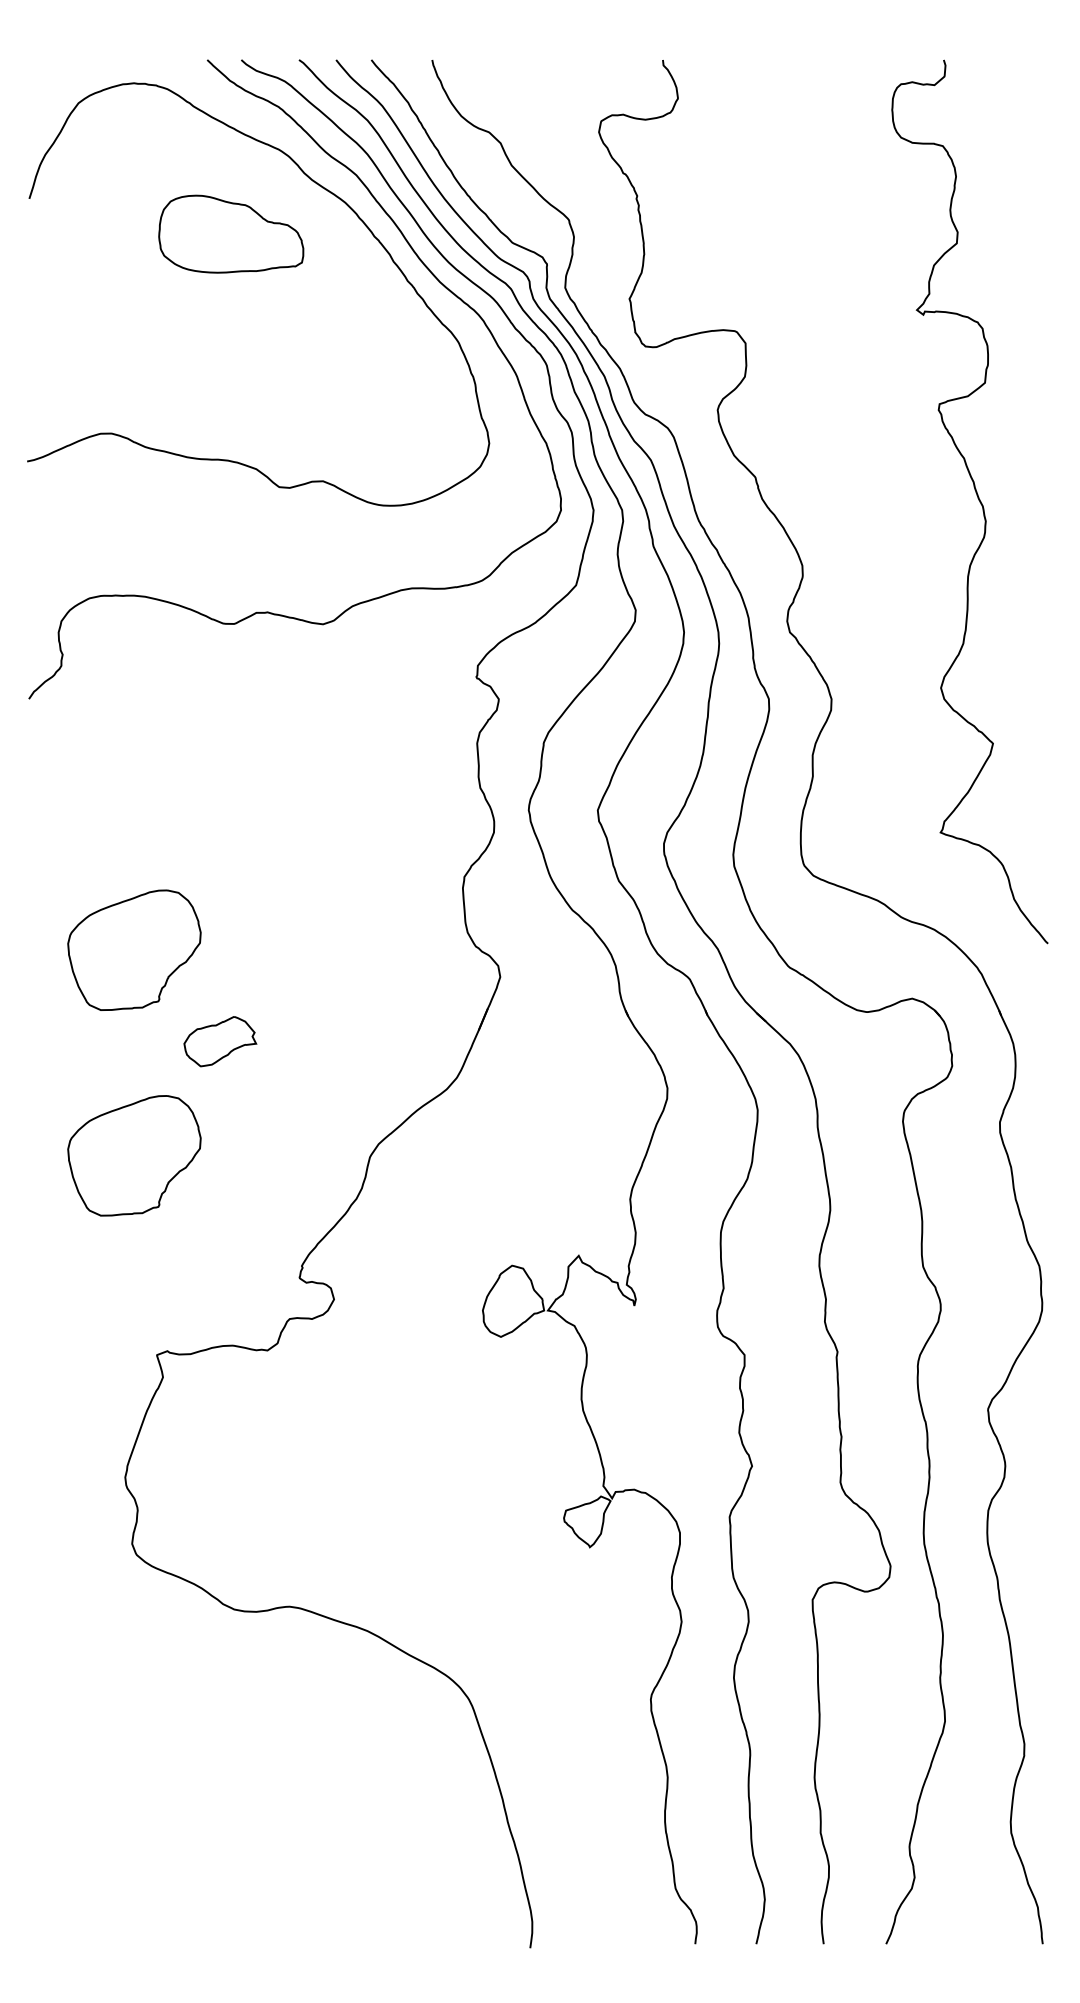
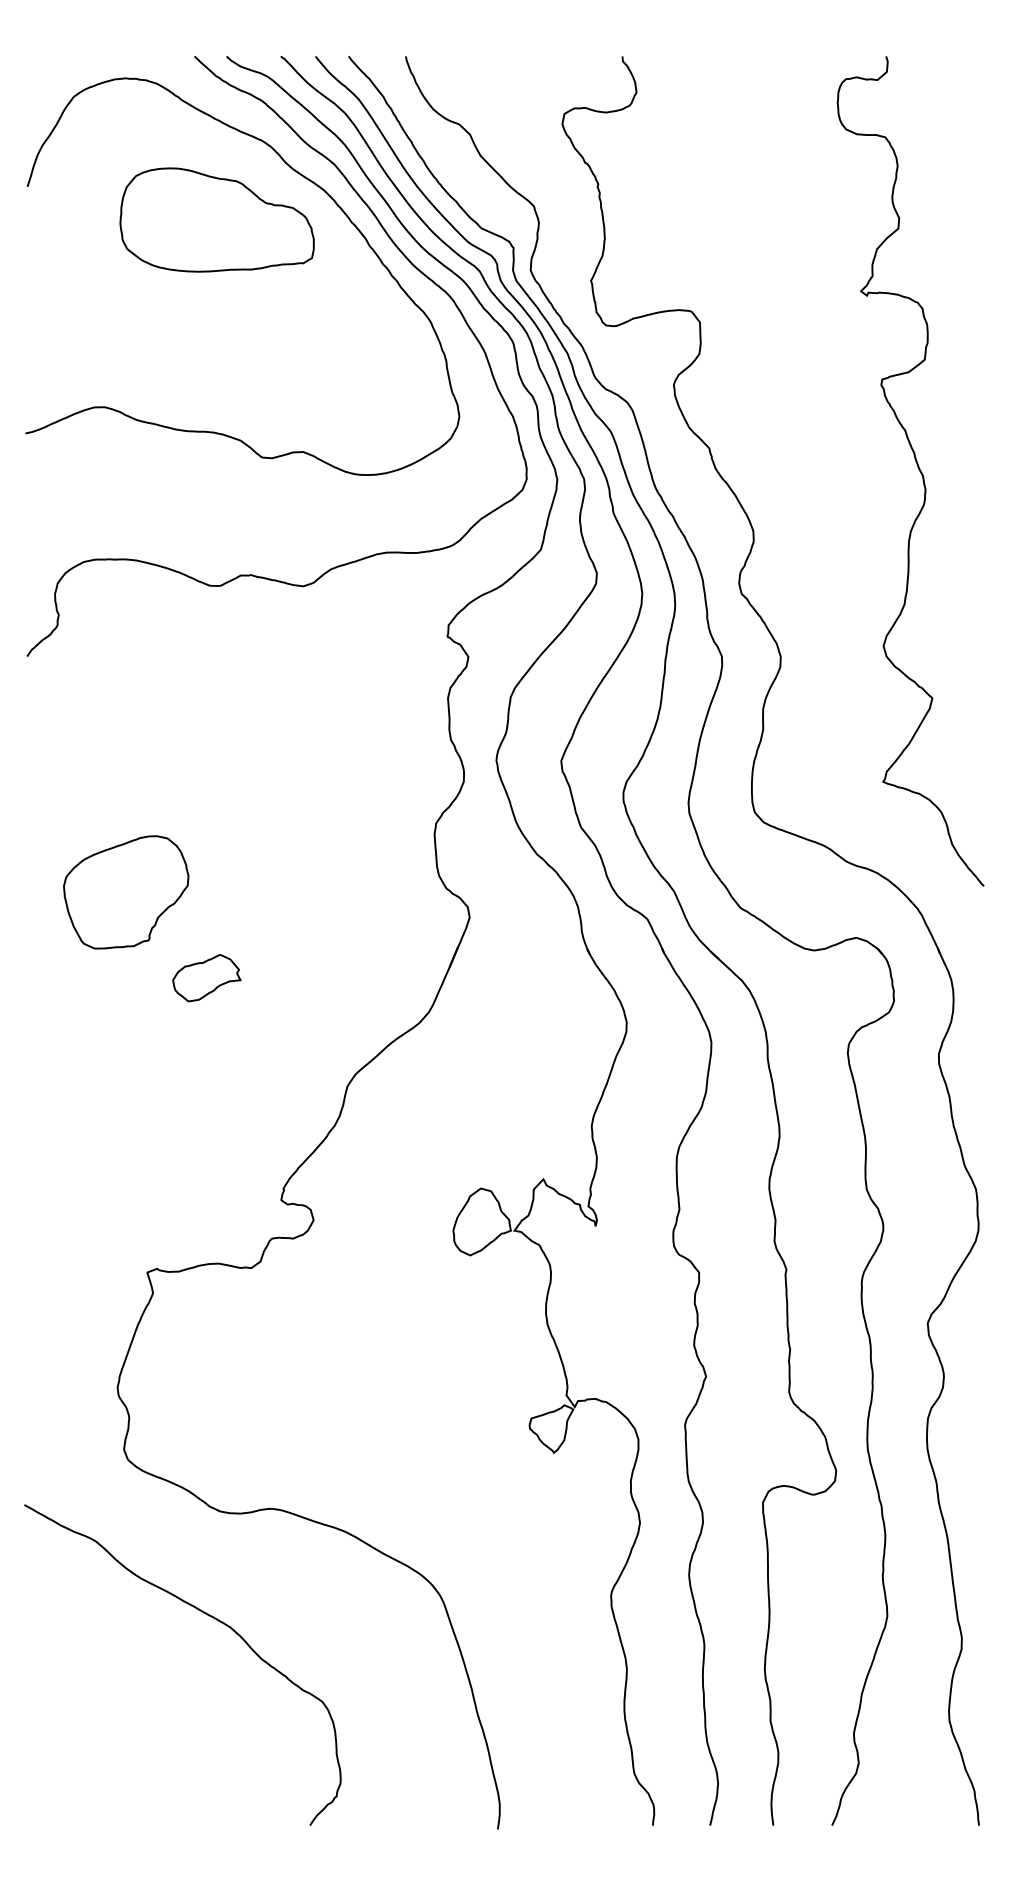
part: (230, 233) -> (216, 219), size x1.43
part: (134, 1155) -> (126, 1085), removed
curve: (221, 1720) -> (207, 1615), added

